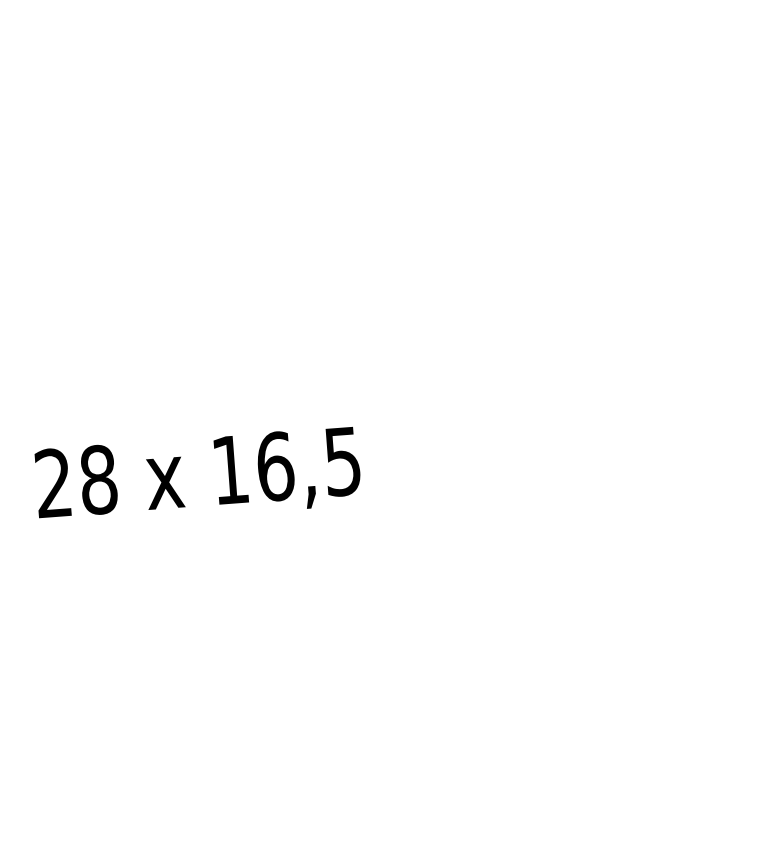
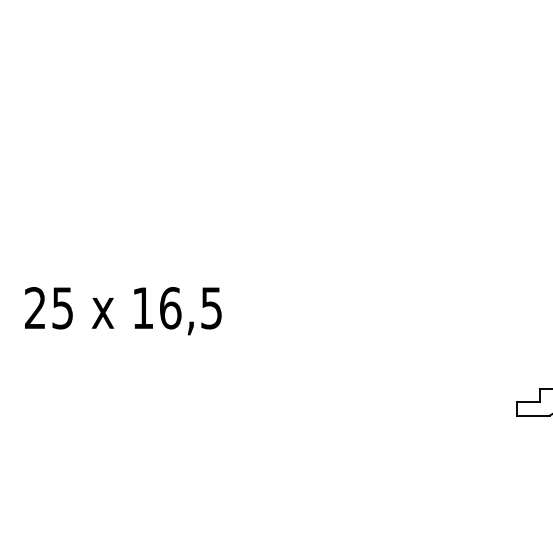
text: (98, 480) -> (62, 308), 28 -> 25

